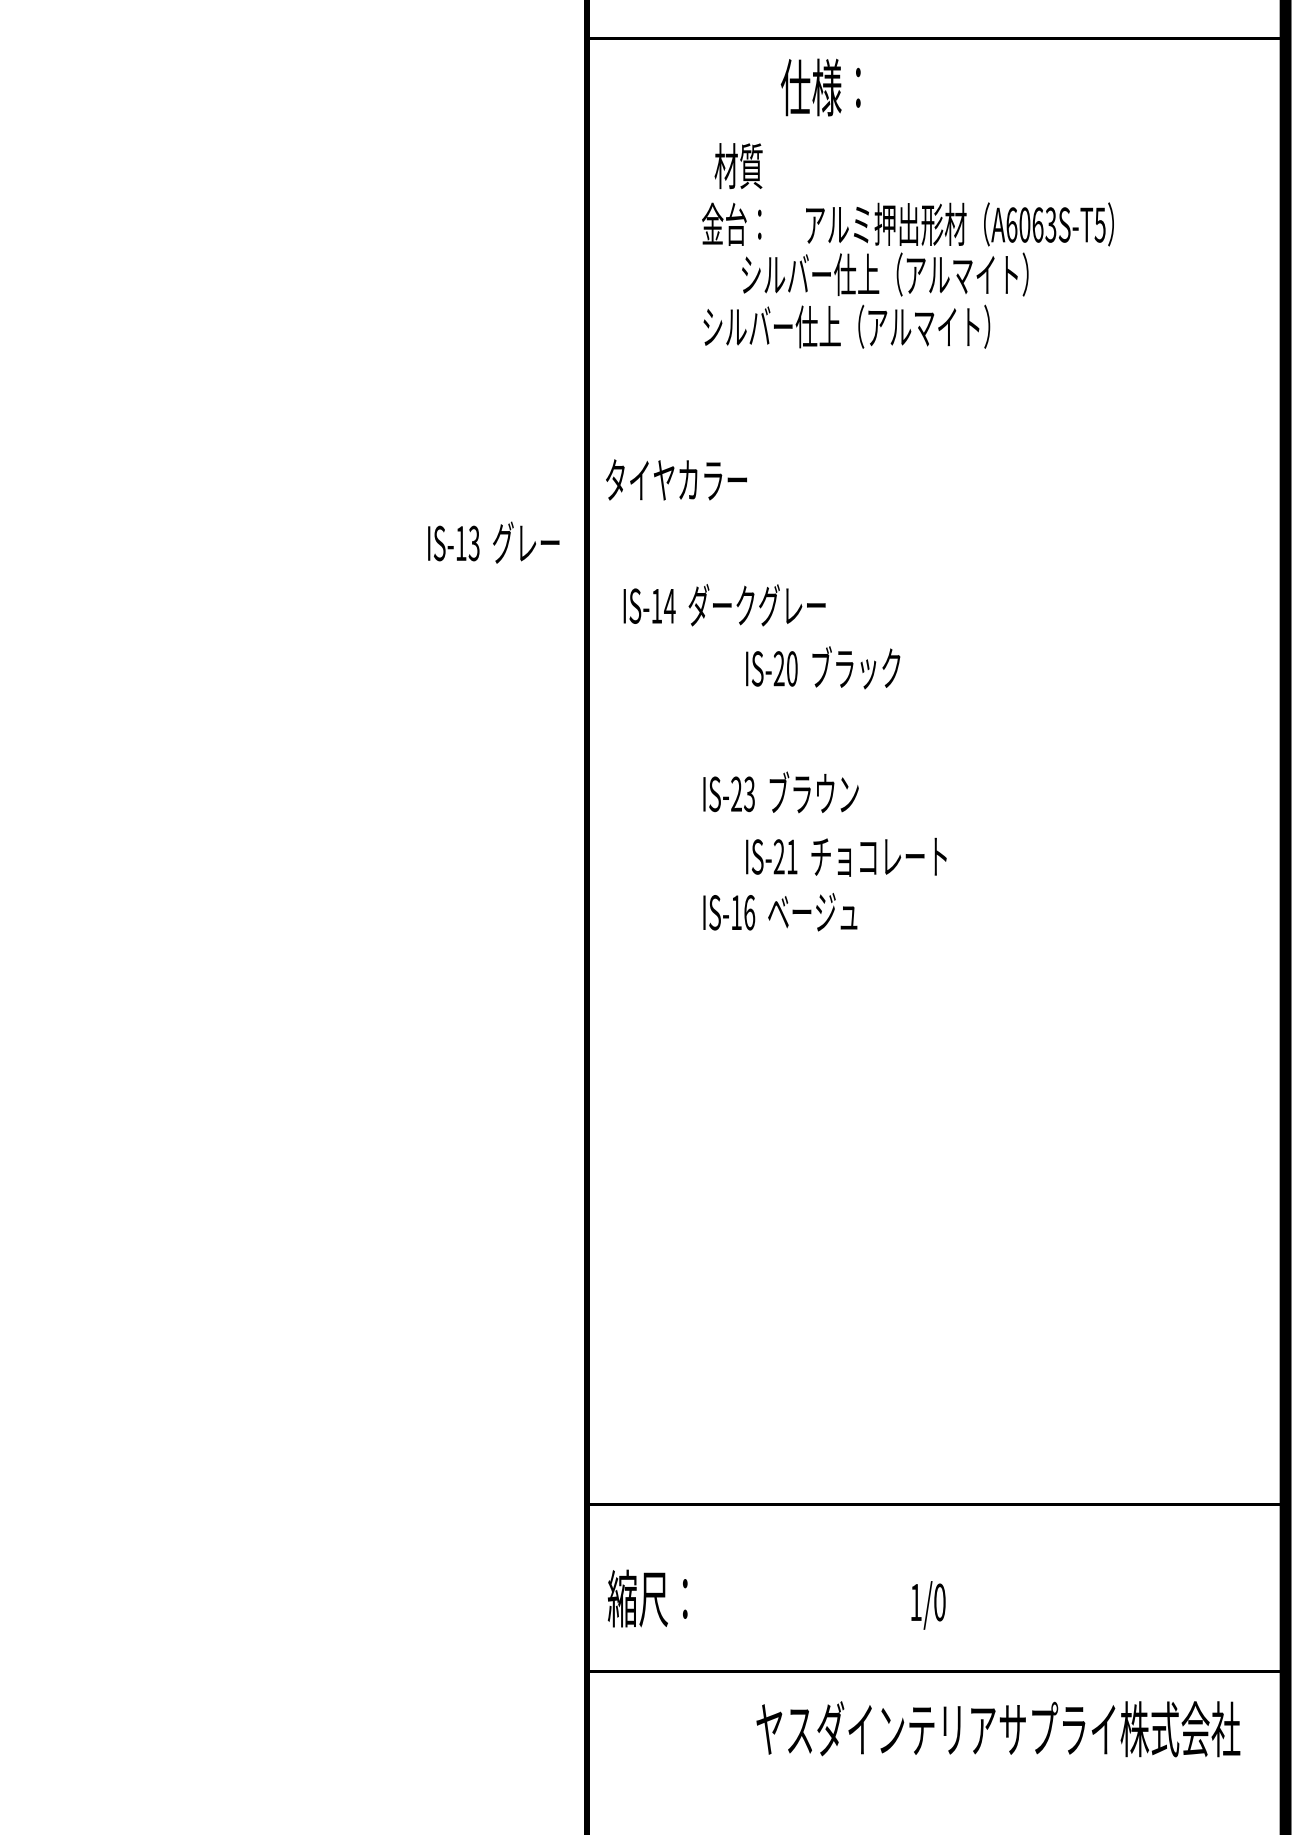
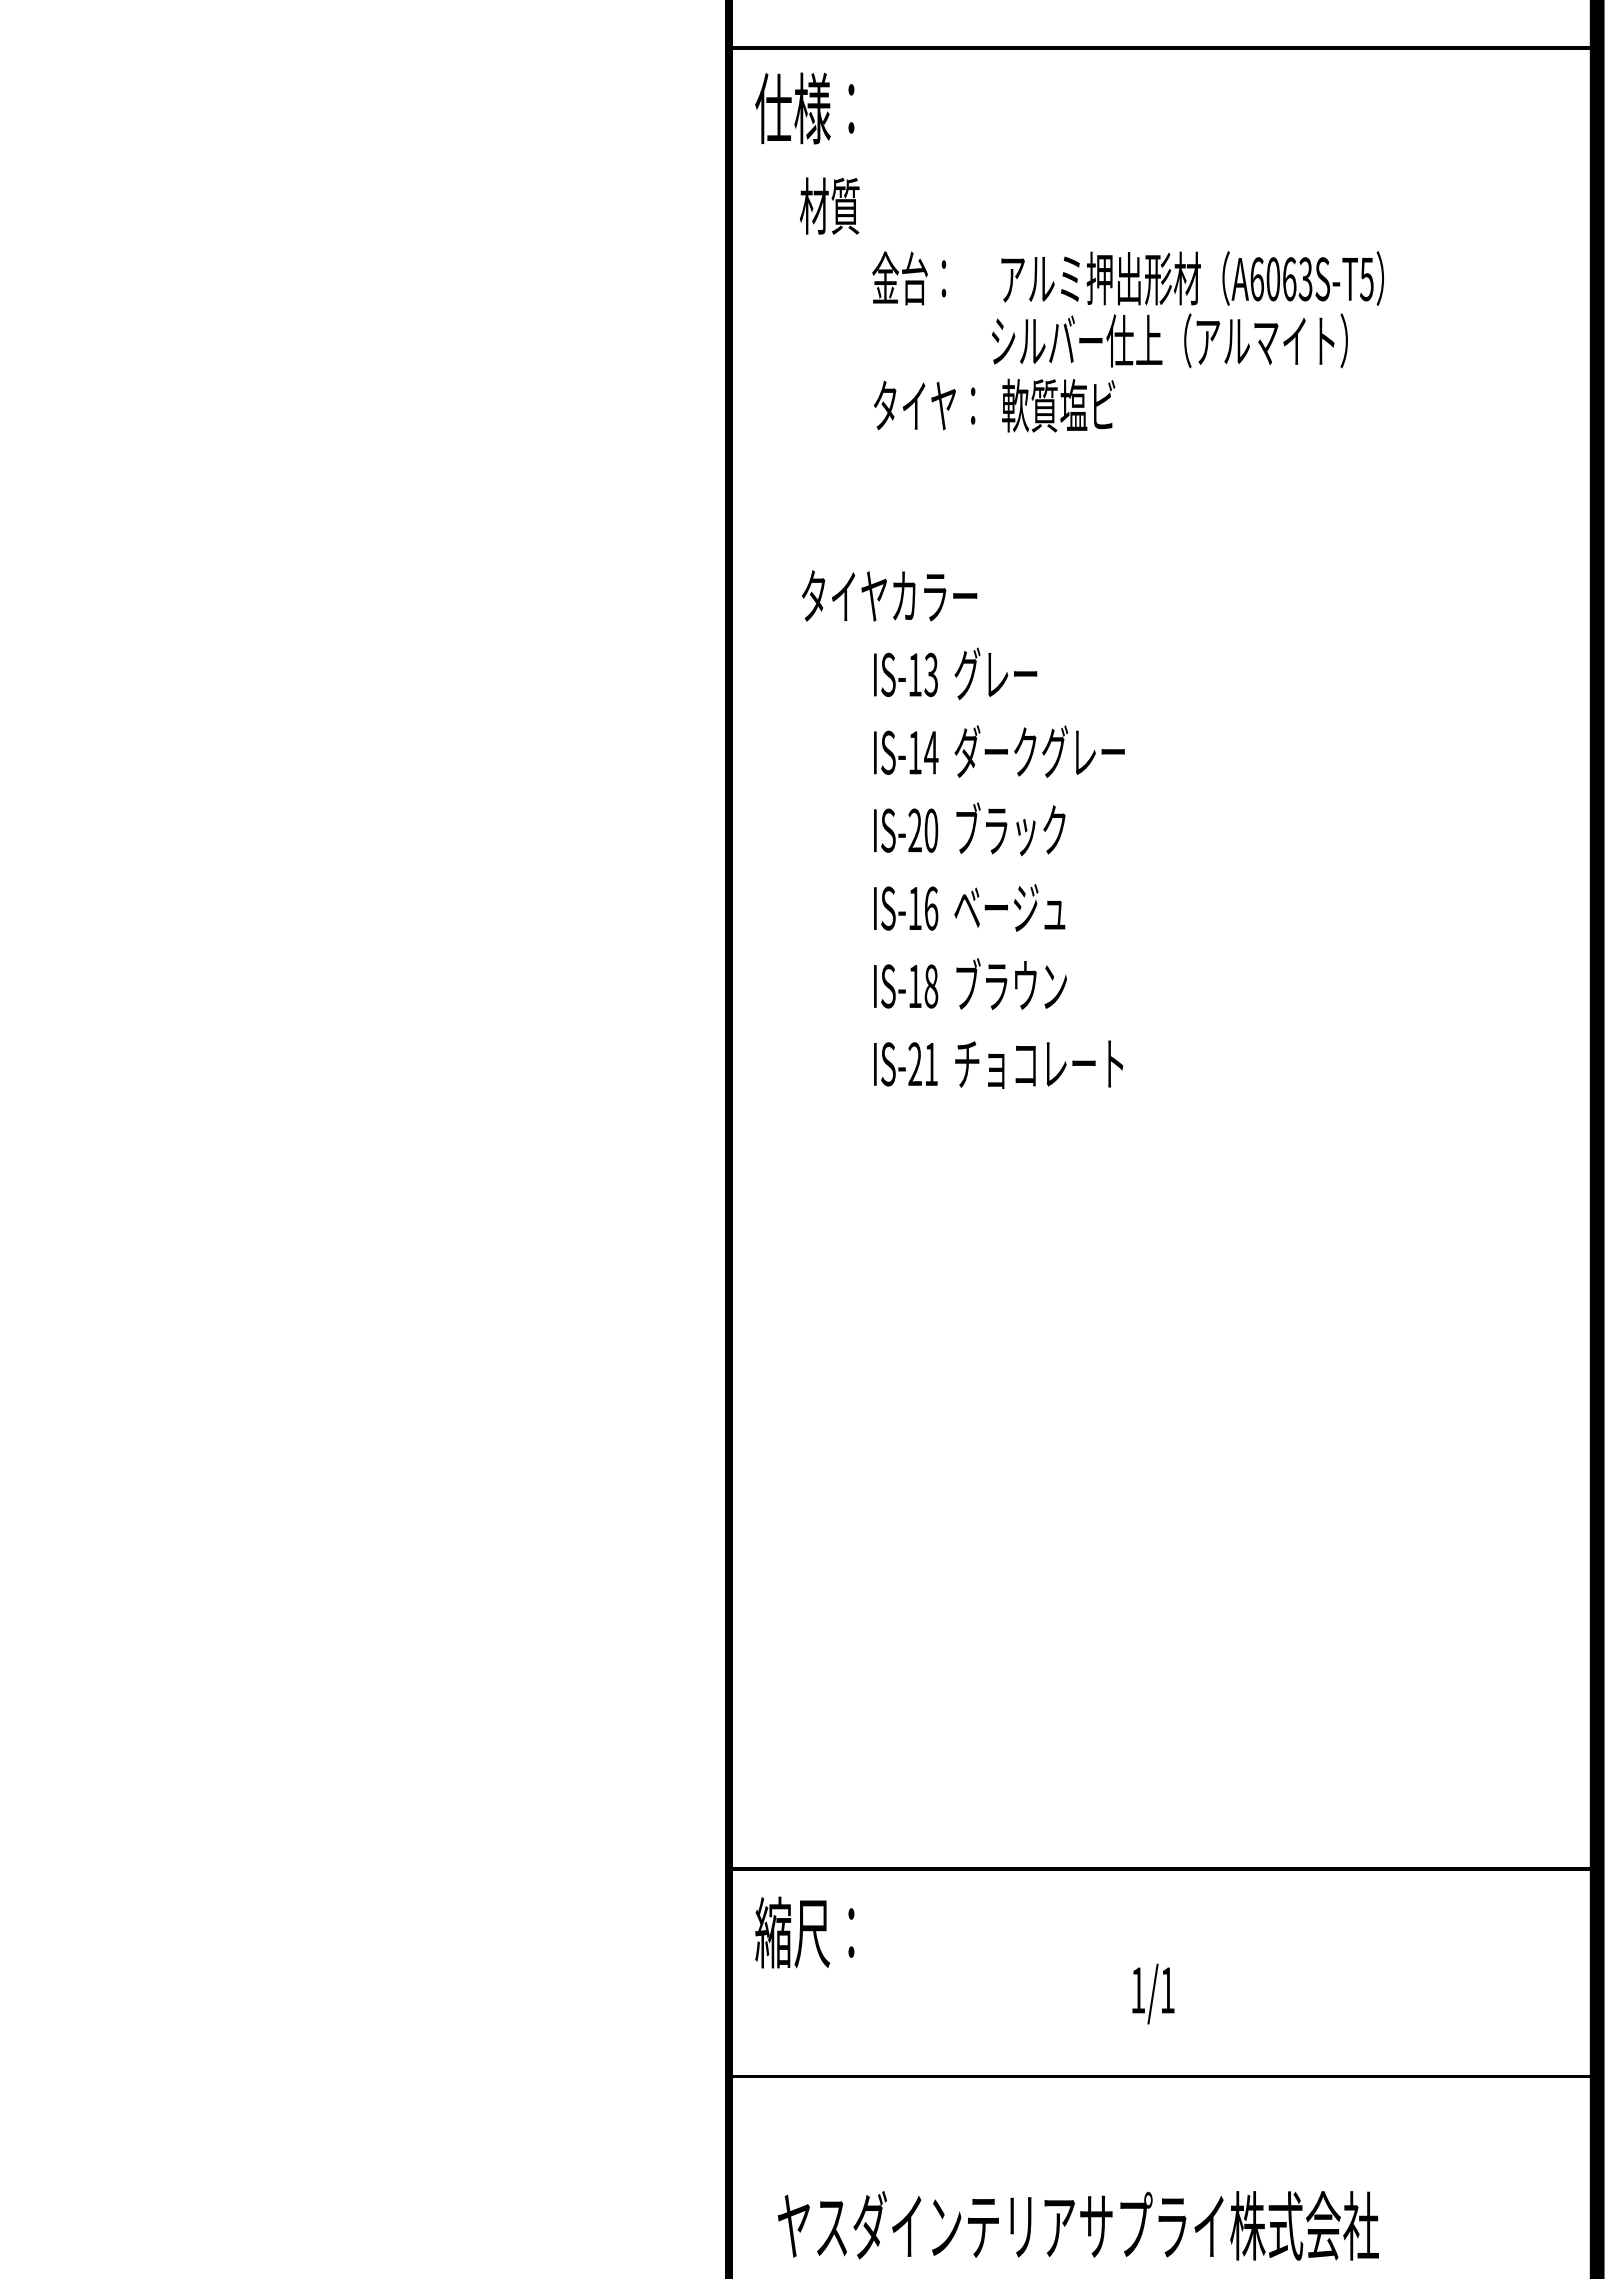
text: (820, 87) -> (804, 108), moved
text: (738, 165) -> (829, 205), moved
text: (884, 274) -> (1169, 340), moved
text: (846, 326) -> (1051, 405), シルバー仕上（アルマイト） -> タイヤ：  軟質塩ビ
text: (676, 479) -> (889, 595), moved
text: (493, 542) -> (955, 673), moved
text: (724, 605) -> (999, 751), moved
text: (822, 667) -> (969, 829), moved
text: (743, 794) -> (923, 986), IS-23 -> IS-18
text: (846, 857) -> (998, 1064), moved
text: (780, 911) -> (969, 907), moved
text: (647, 1598) -> (804, 1932), moved
text: (939, 1601) -> (1167, 1989), 1/0 -> 1/1
text: (998, 1728) -> (1078, 2225), moved

